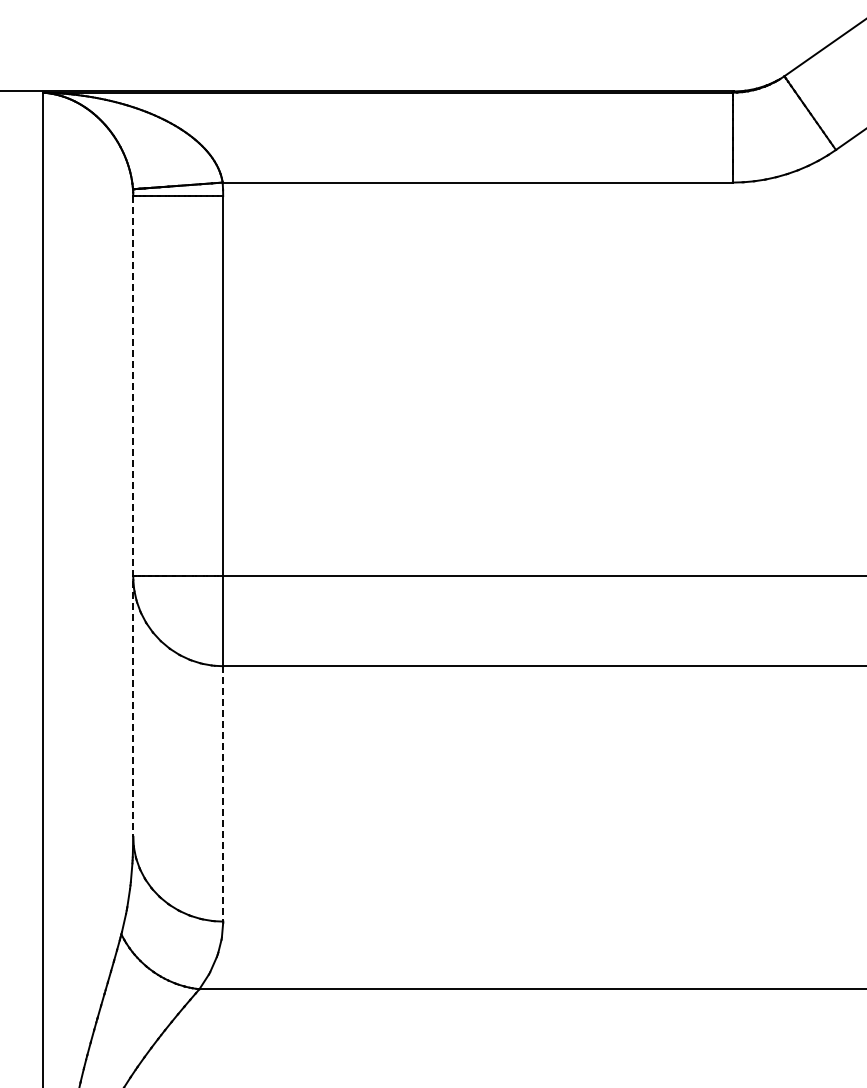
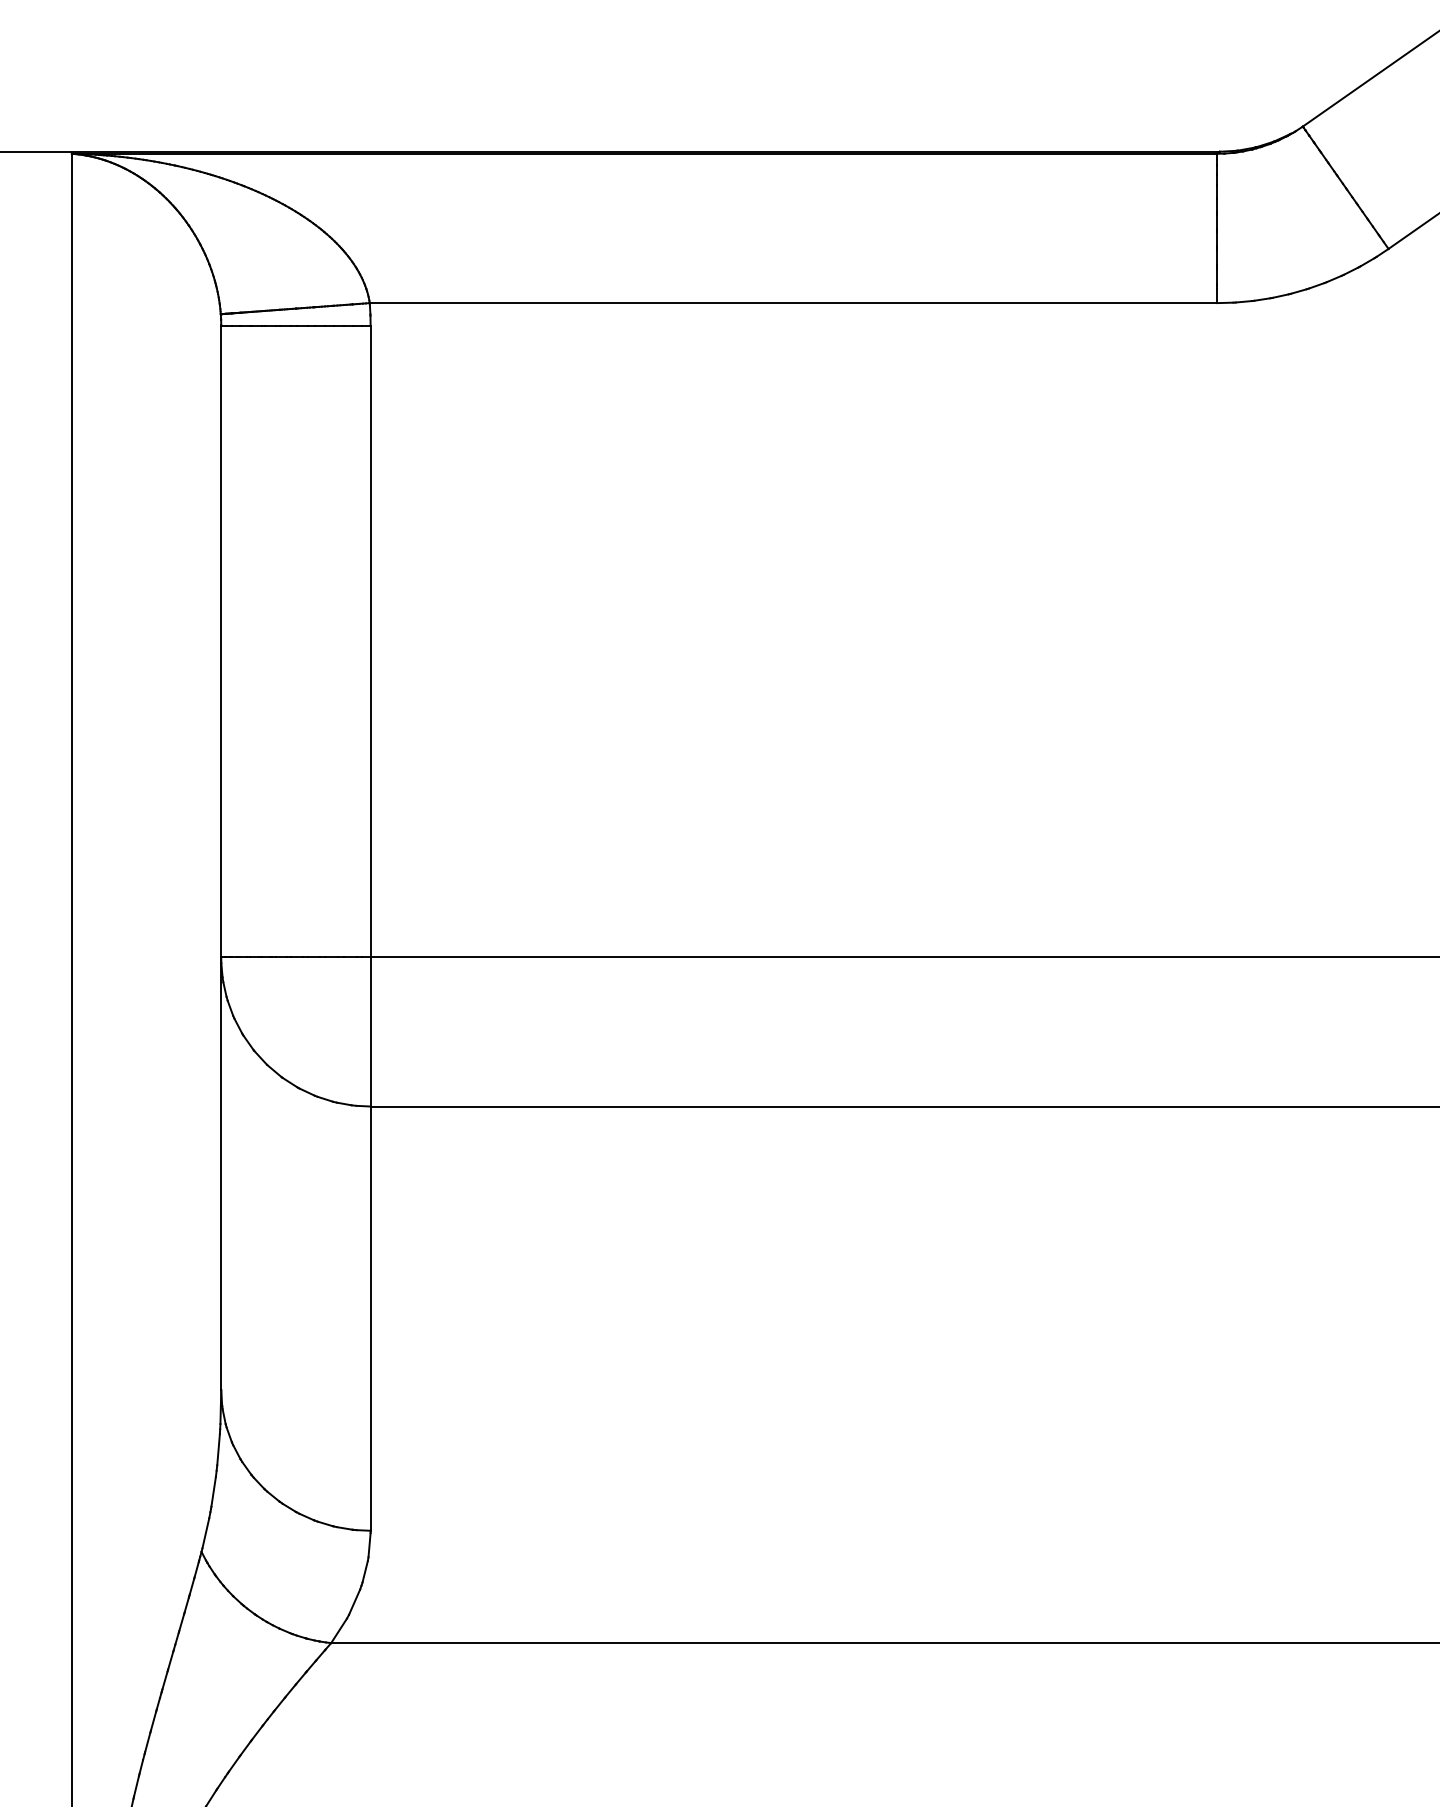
line: (133, 517) -> (221, 859), dashed -> solid
line: (223, 793) -> (371, 1317), dashed -> solid

